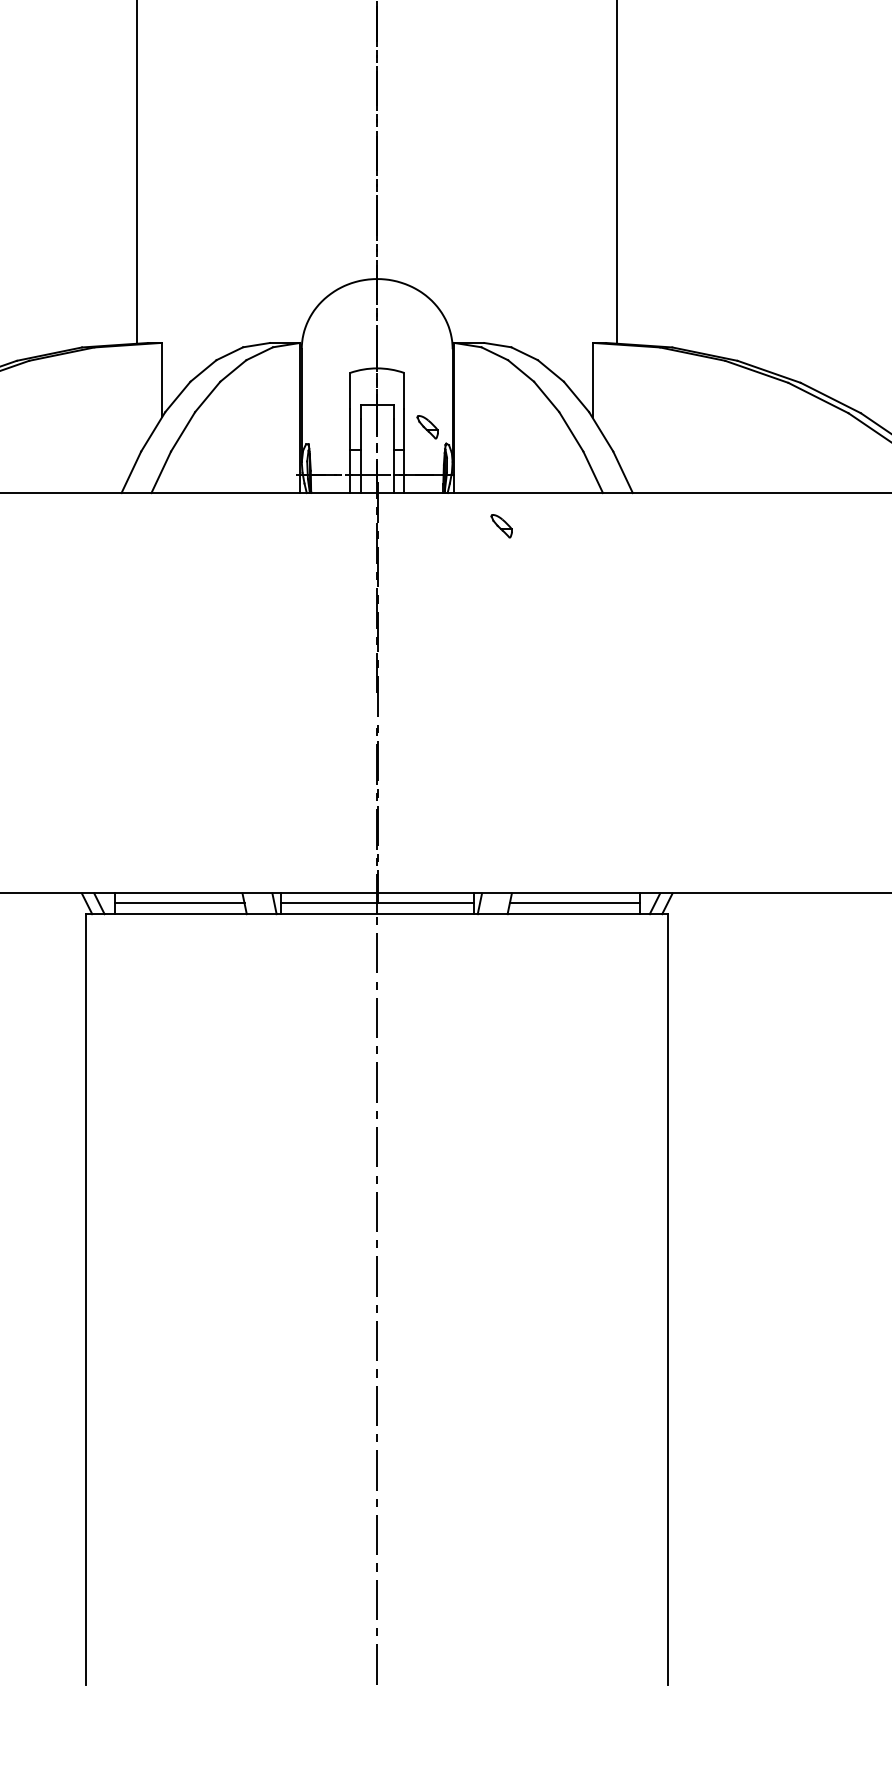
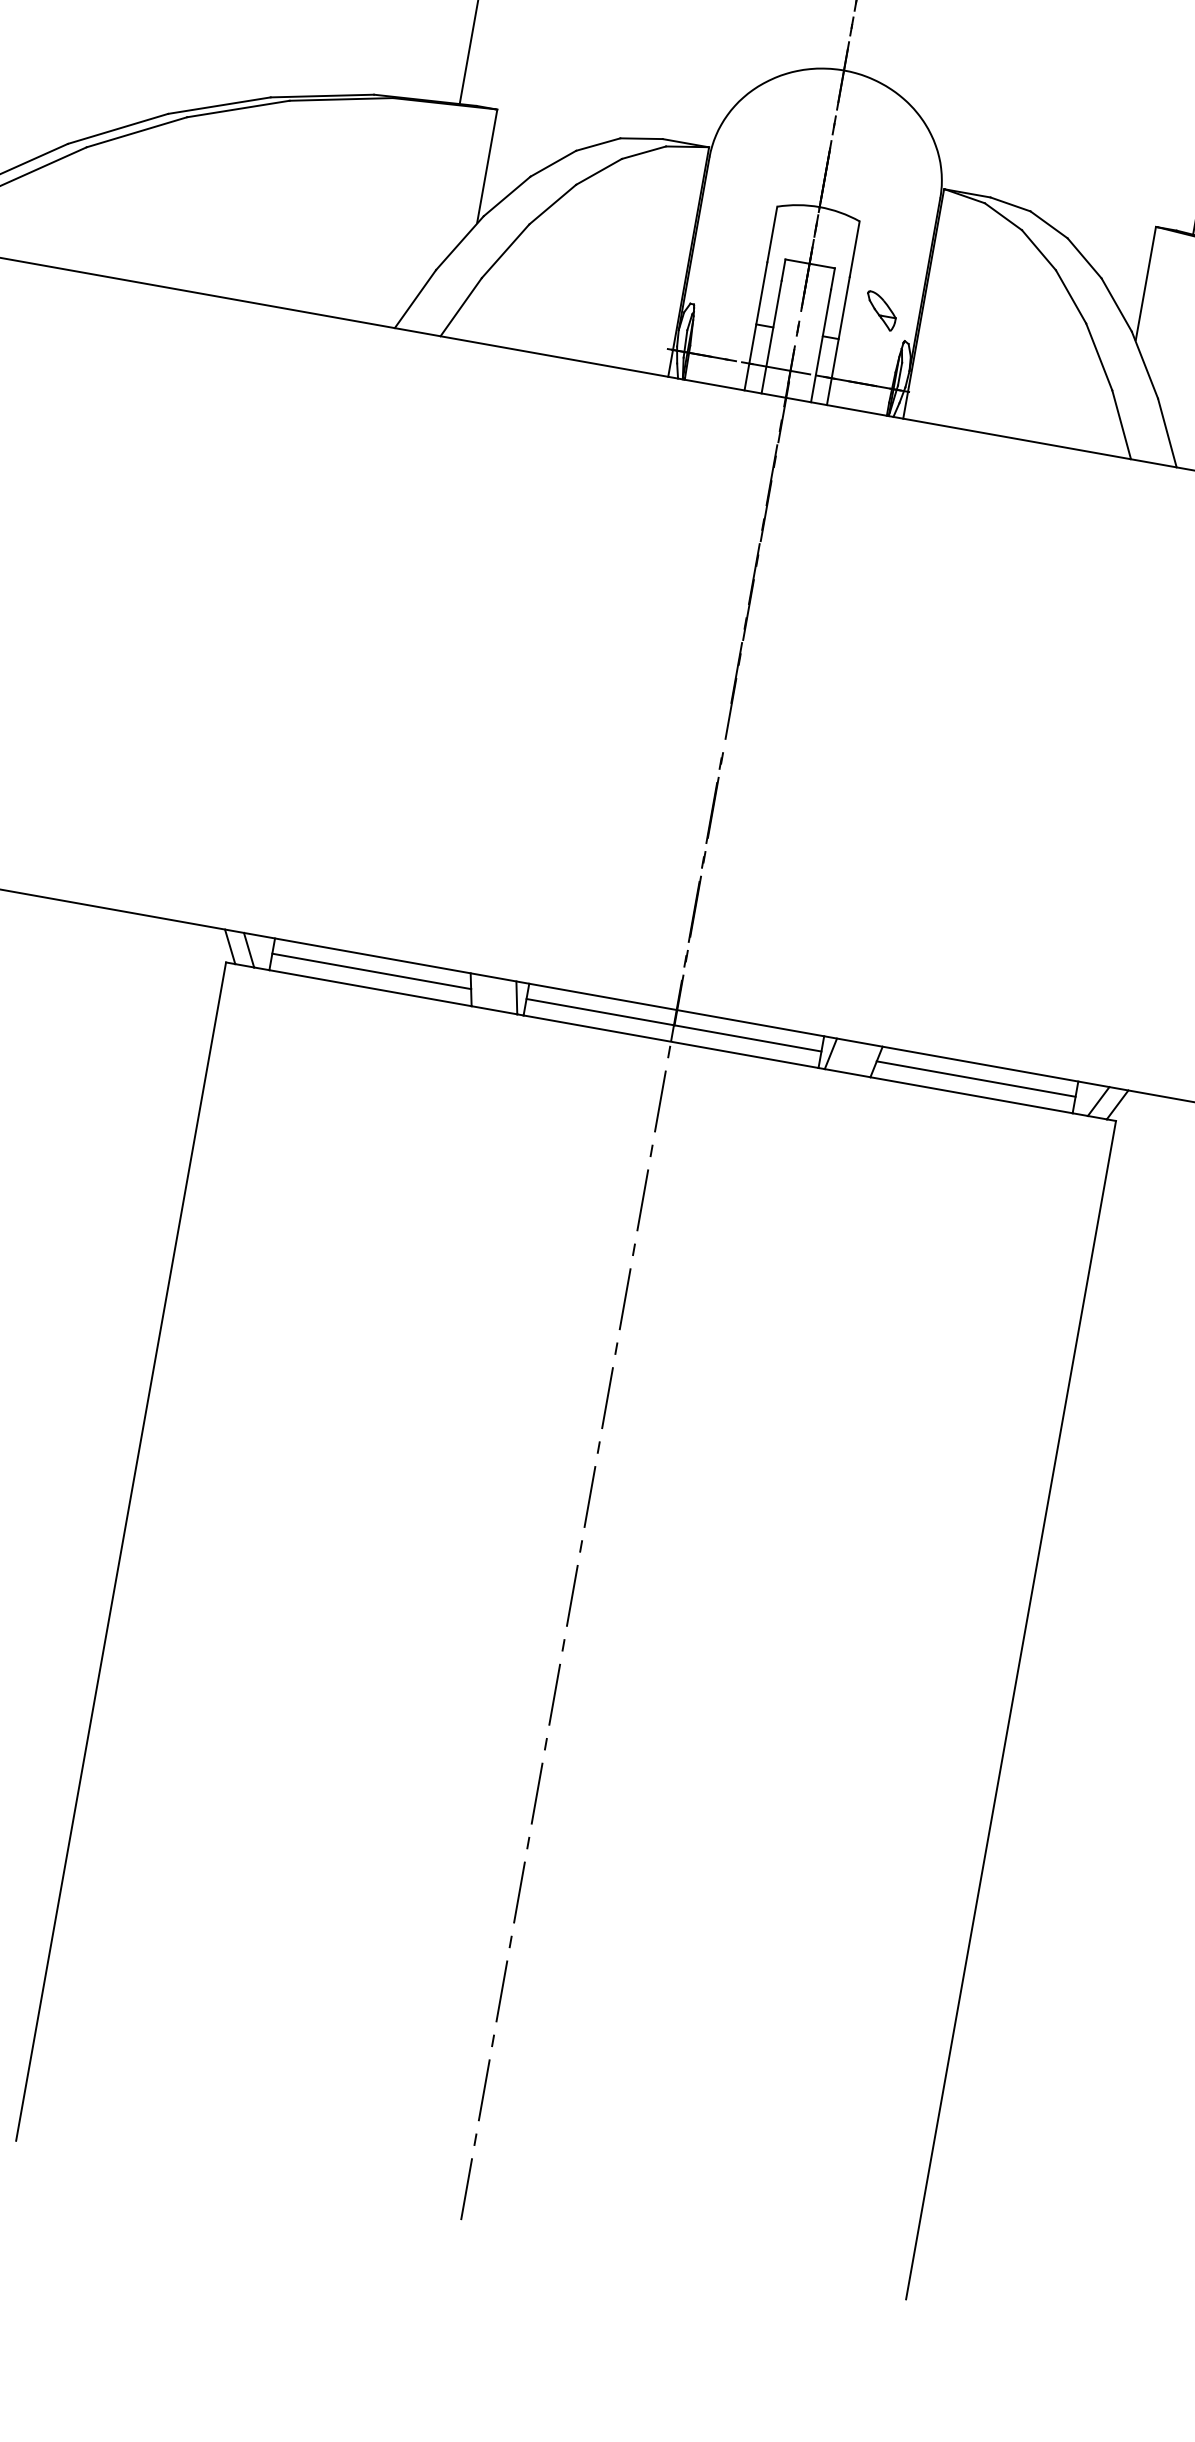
part: (501, 526) -> (966, 482), removed

